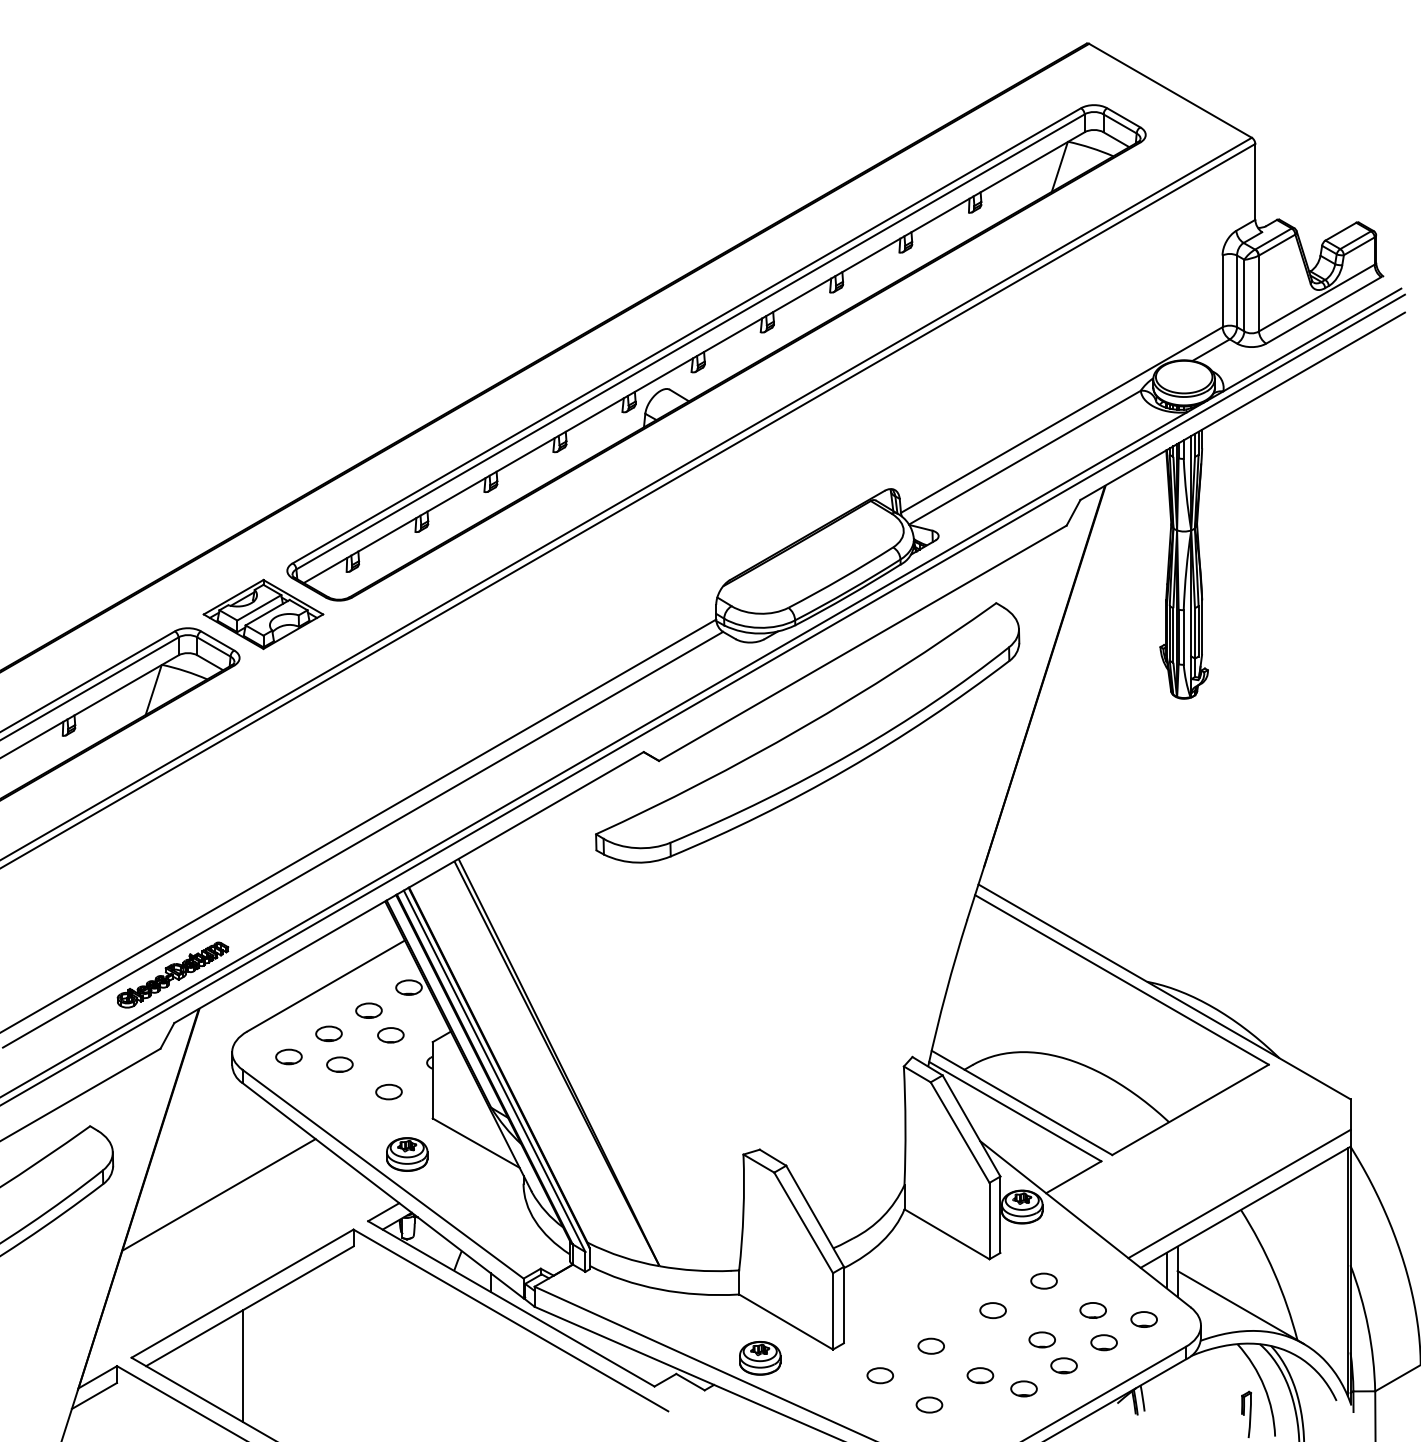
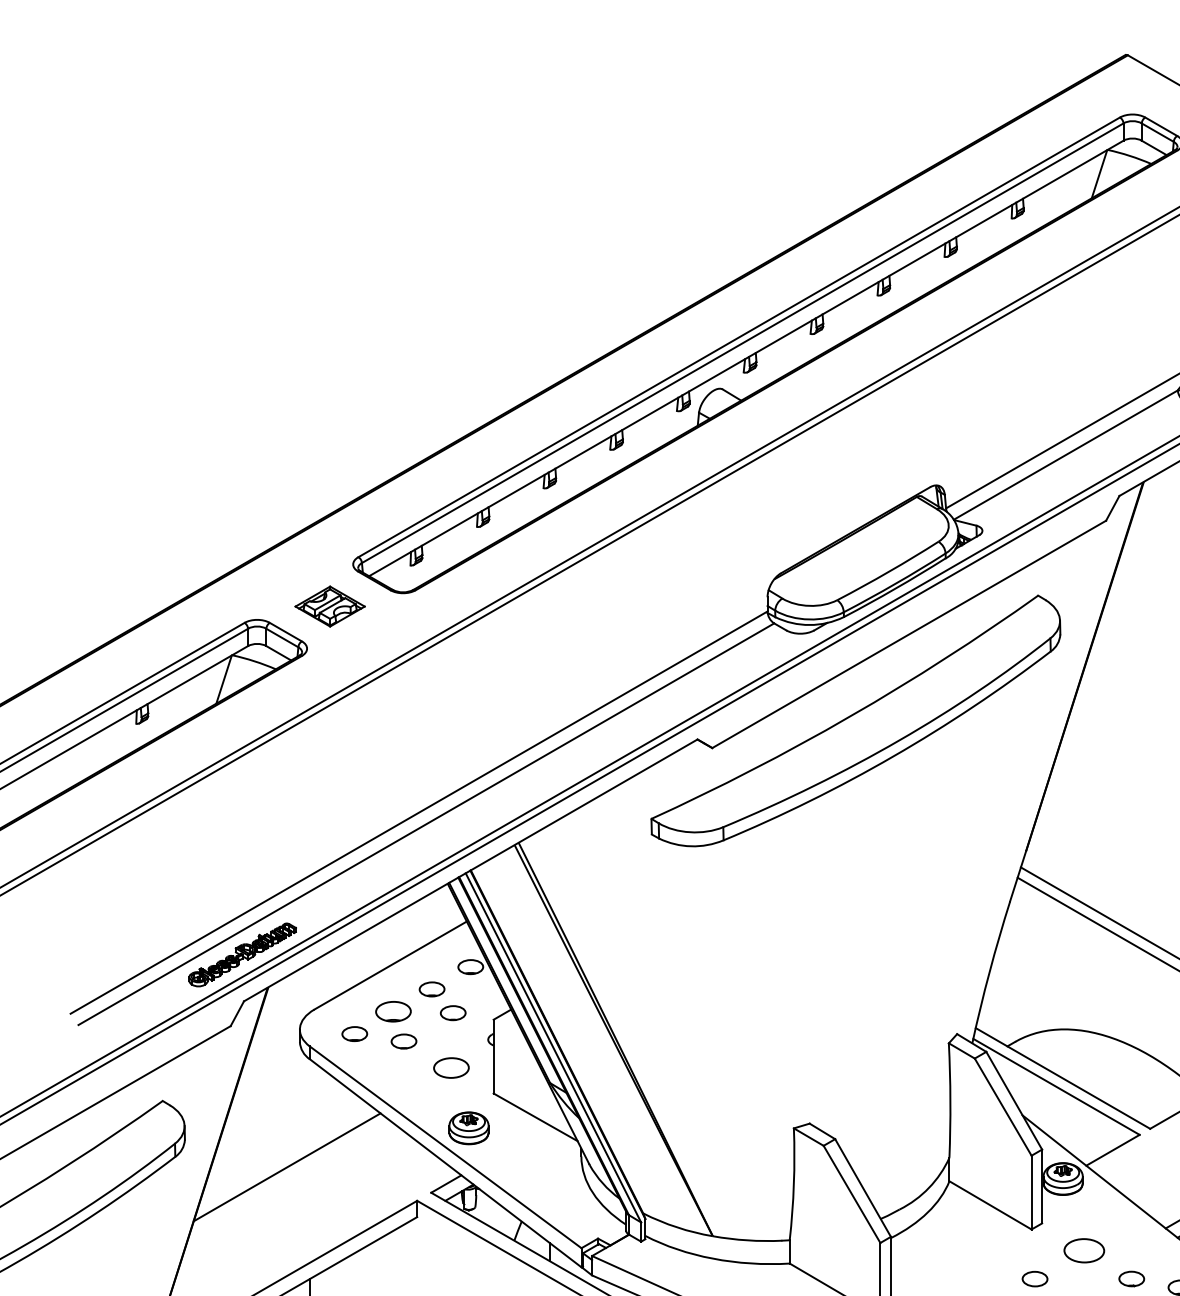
part: (263, 614) -> (330, 606), size x0.6
part: (328, 1033) -> (392, 1011), size x1.4
part: (388, 1091) -> (450, 1067), size x1.4
part: (1043, 1280) -> (1083, 1250), size x1.6

